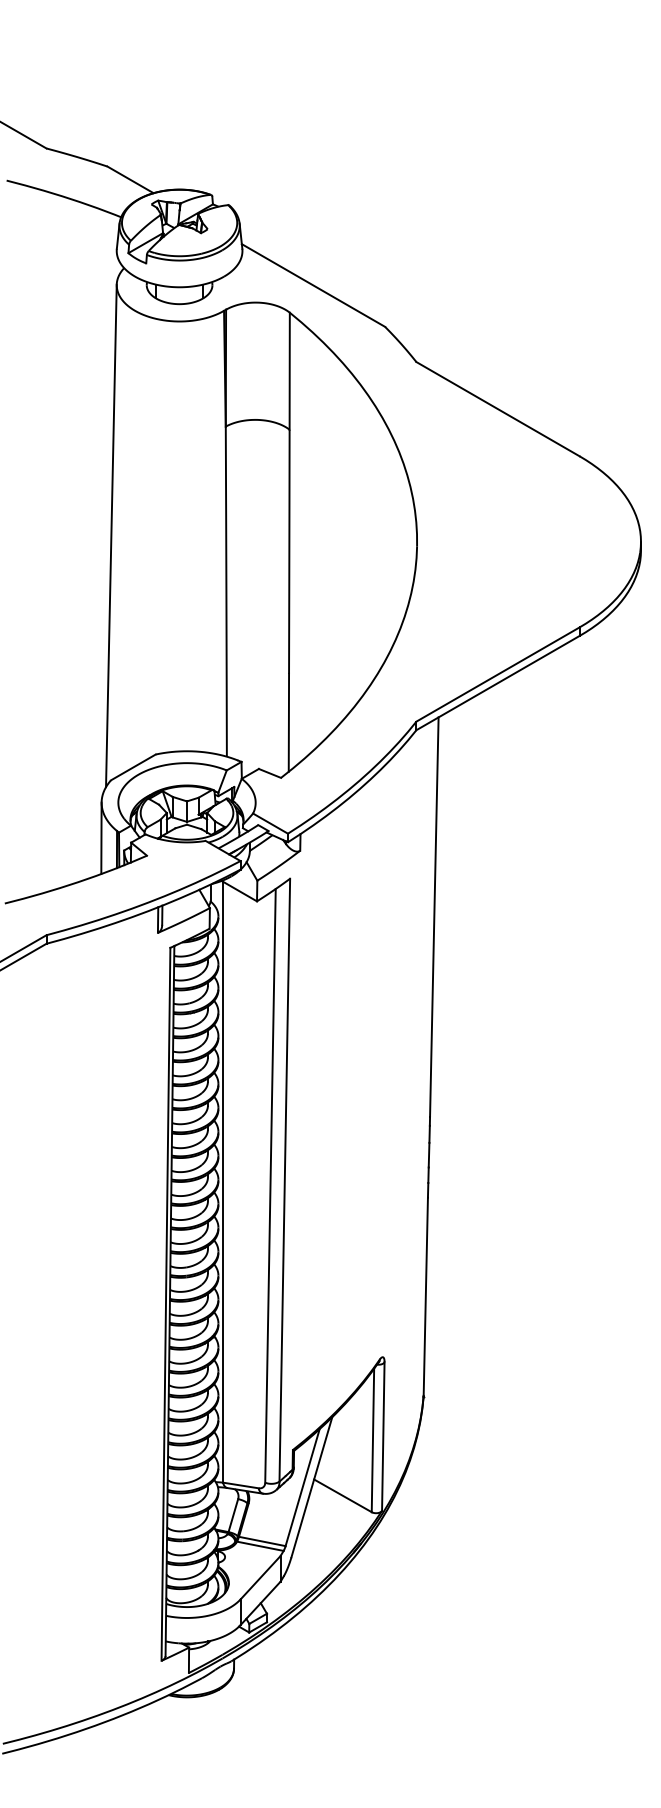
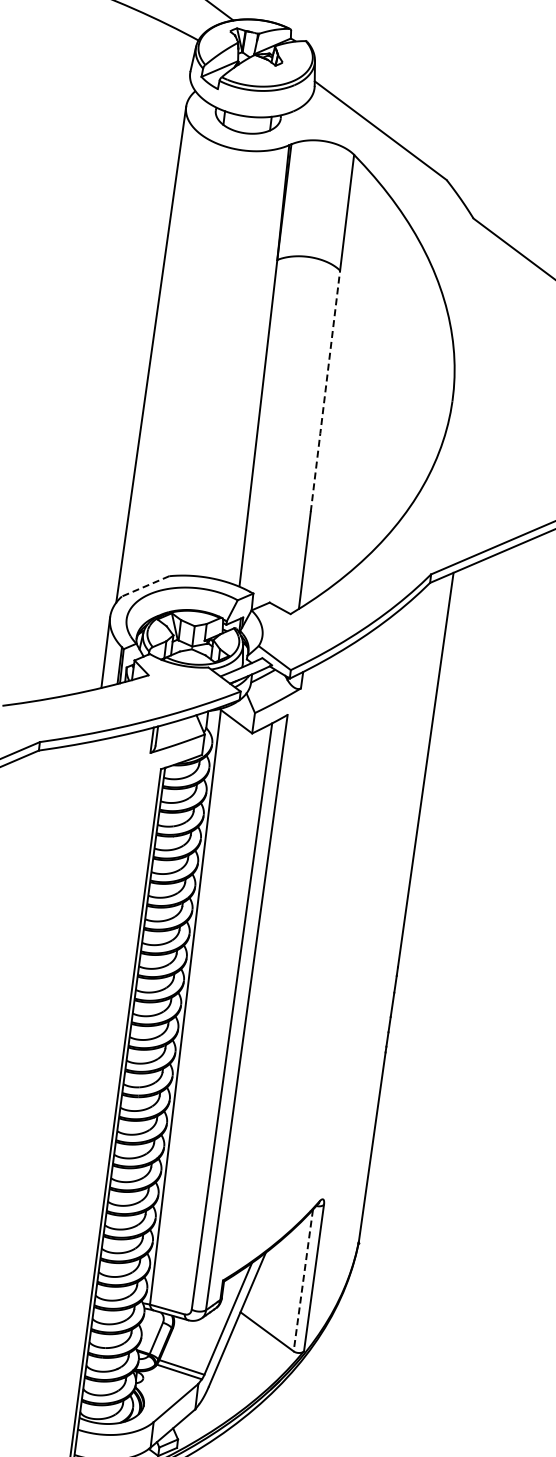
line: (289, 551) -> (325, 391), solid -> dashed
line: (133, 767) -> (145, 586), solid -> dashed
line: (372, 1440) -> (302, 1280), solid -> dashed

